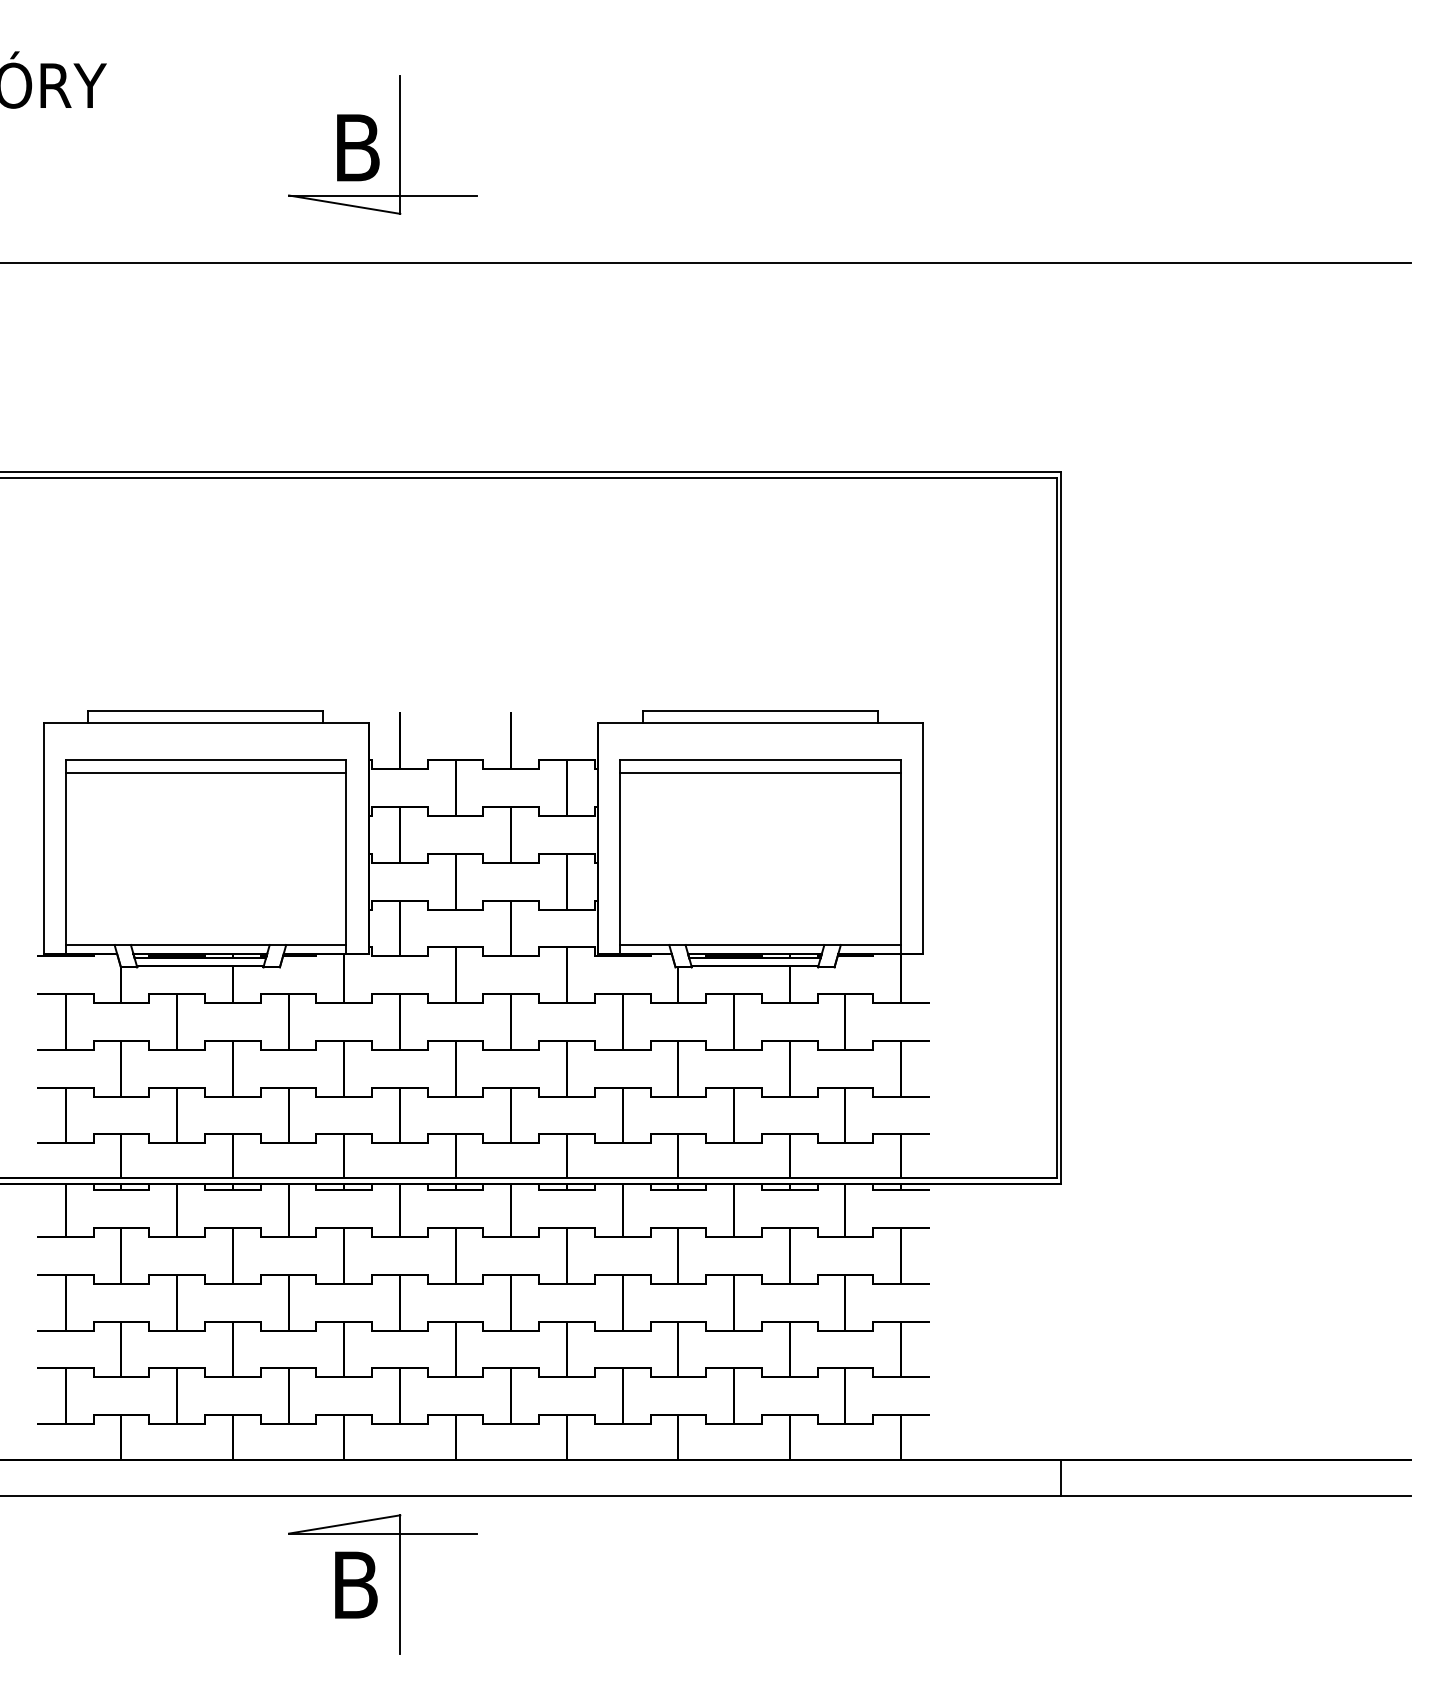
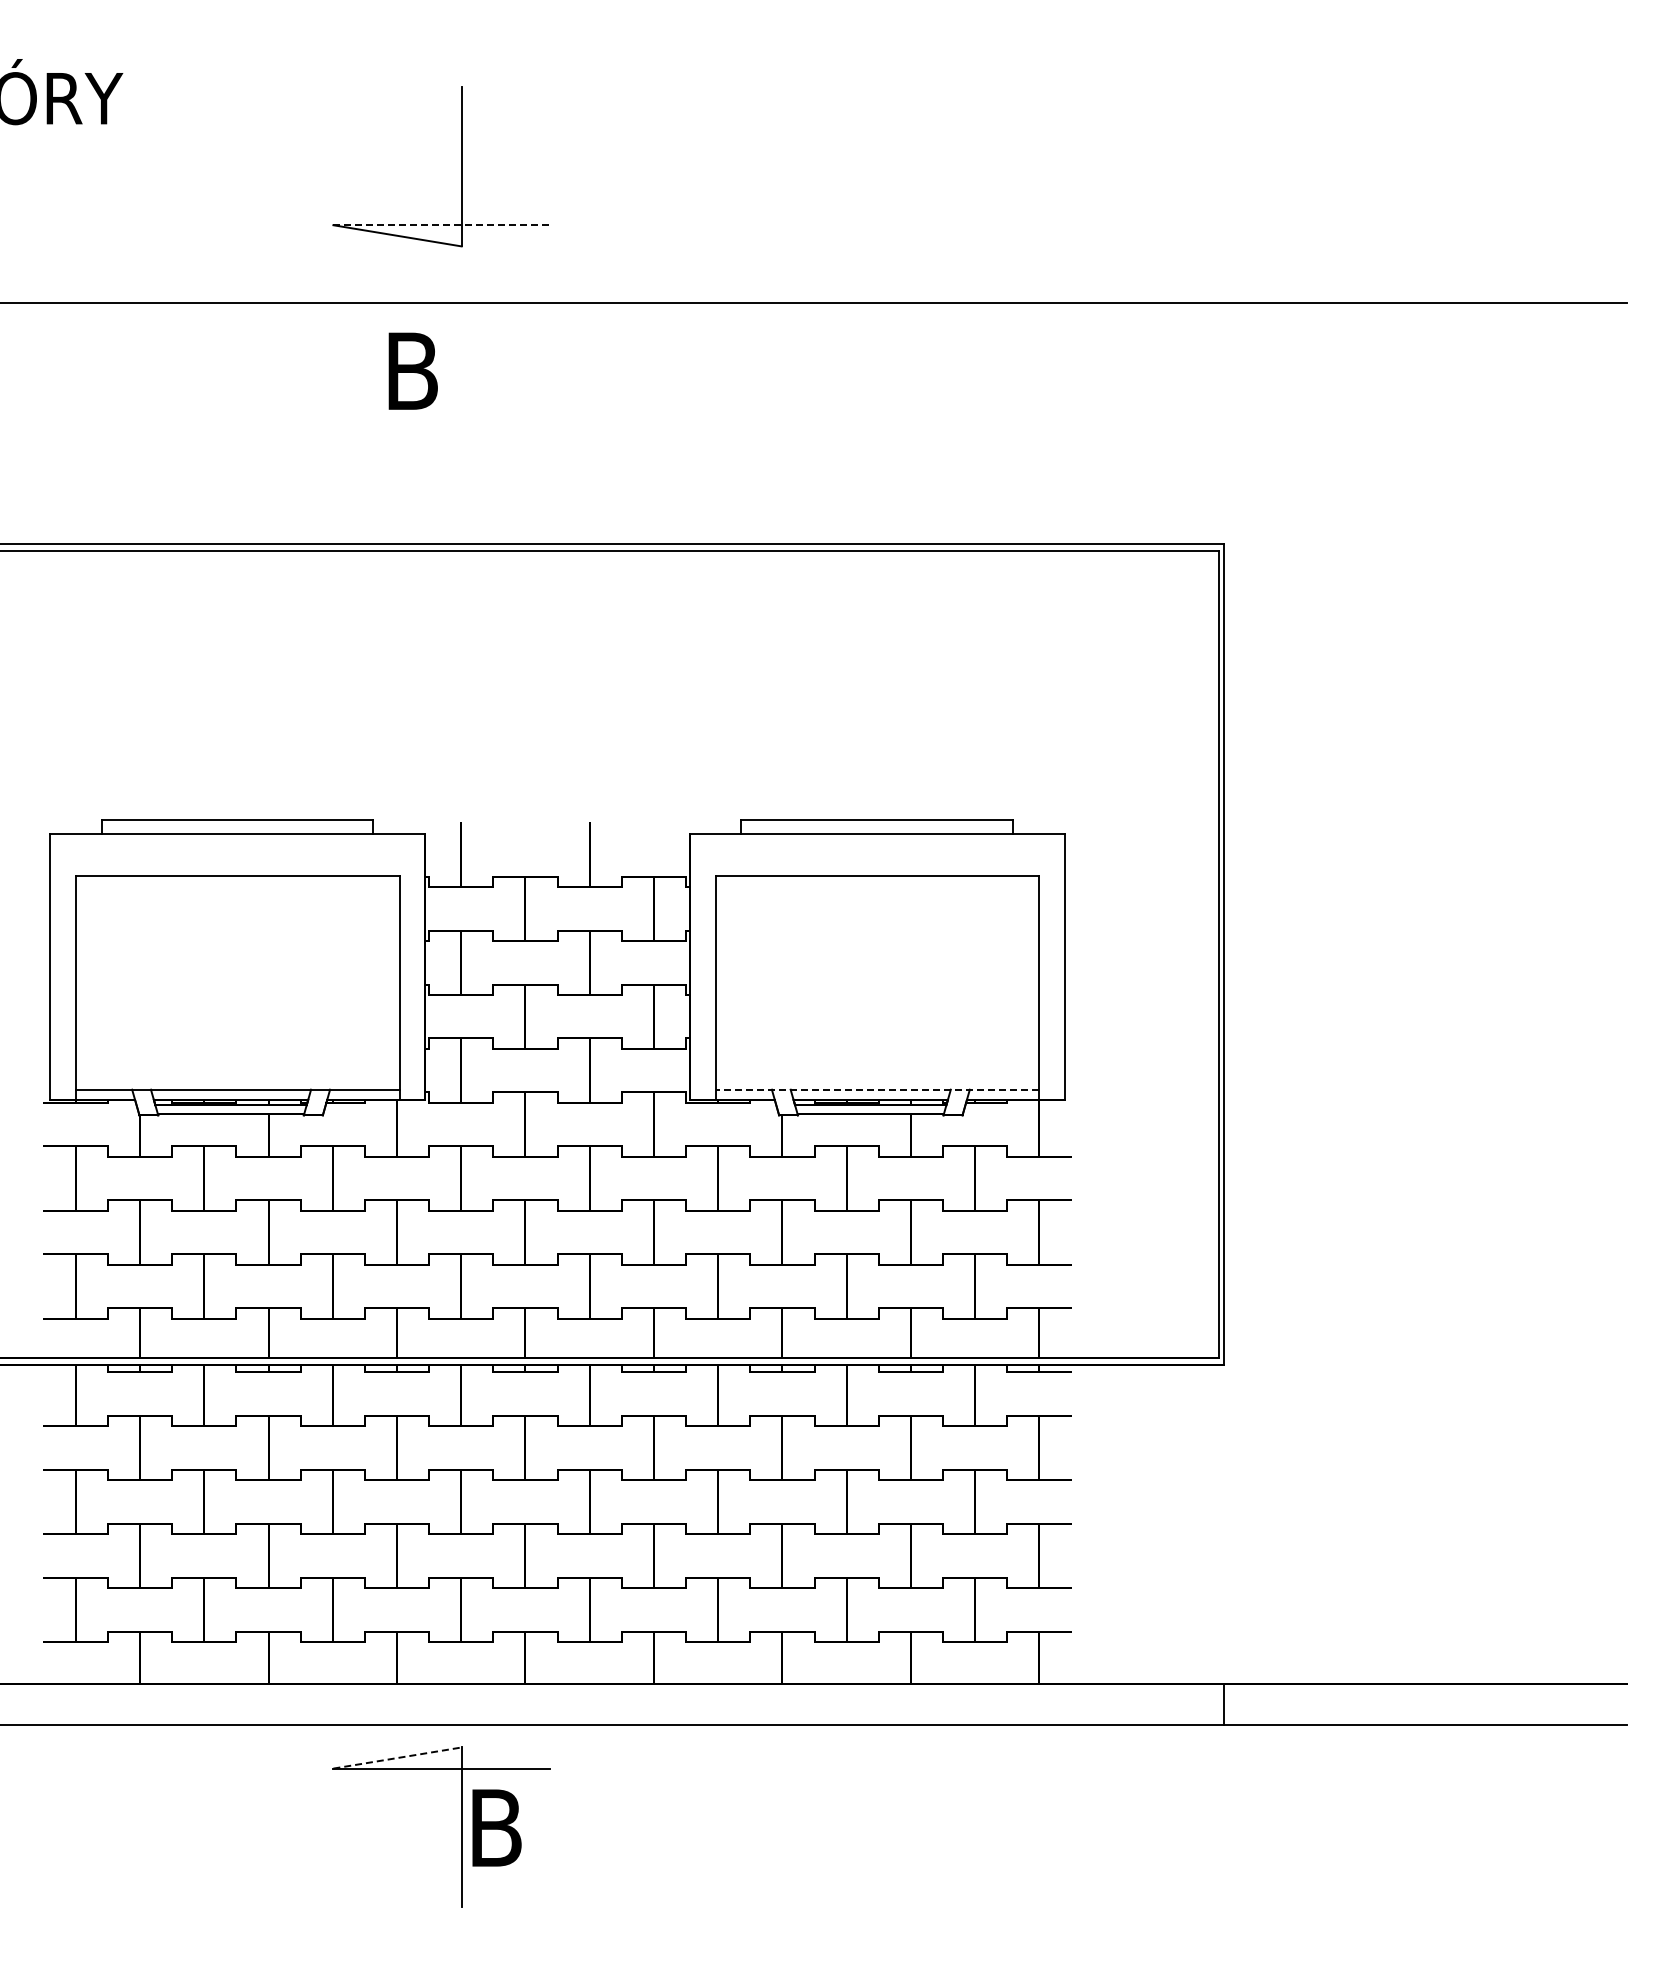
text: (357, 147) -> (412, 370), moved
line: (383, 195) -> (442, 225), solid -> dashed
line: (205, 773) -> (237, 891), removed
line: (760, 773) -> (877, 891), removed
line: (760, 944) -> (877, 1089), solid -> dashed
line: (344, 1524) -> (397, 1758), solid -> dashed
text: (355, 1584) -> (496, 1827), moved

